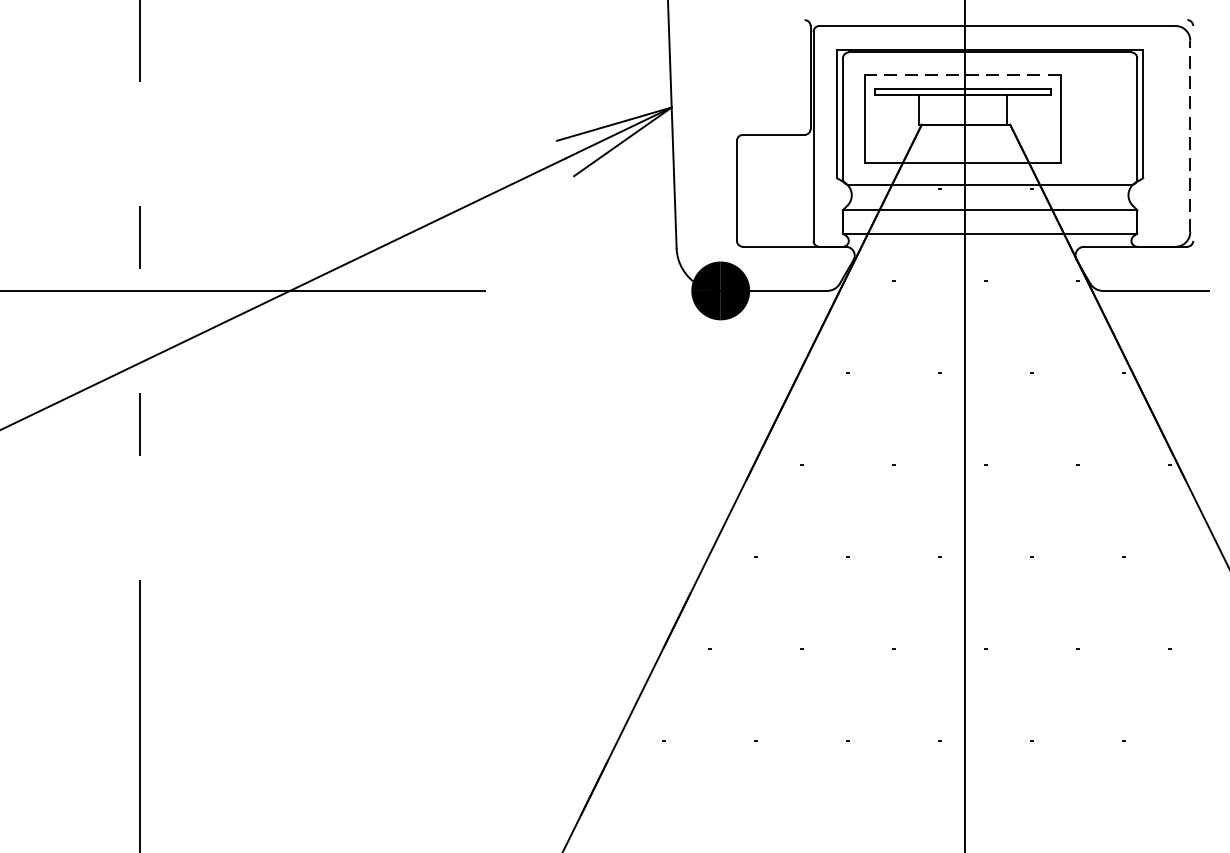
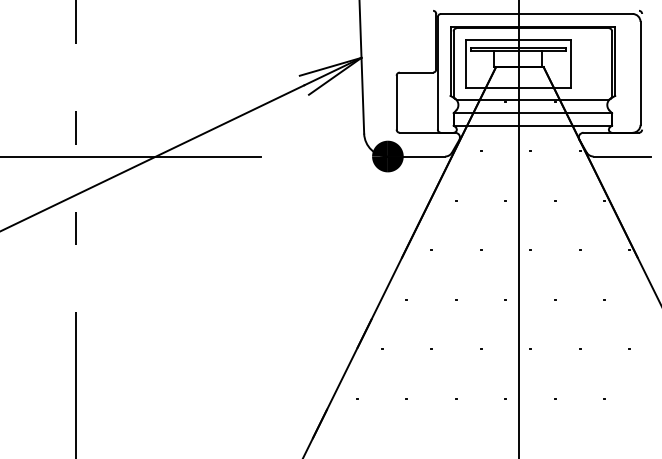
line: (963, 75) -> (518, 40), dashed -> solid
line: (1190, 134) -> (640, 72), dashed -> solid

